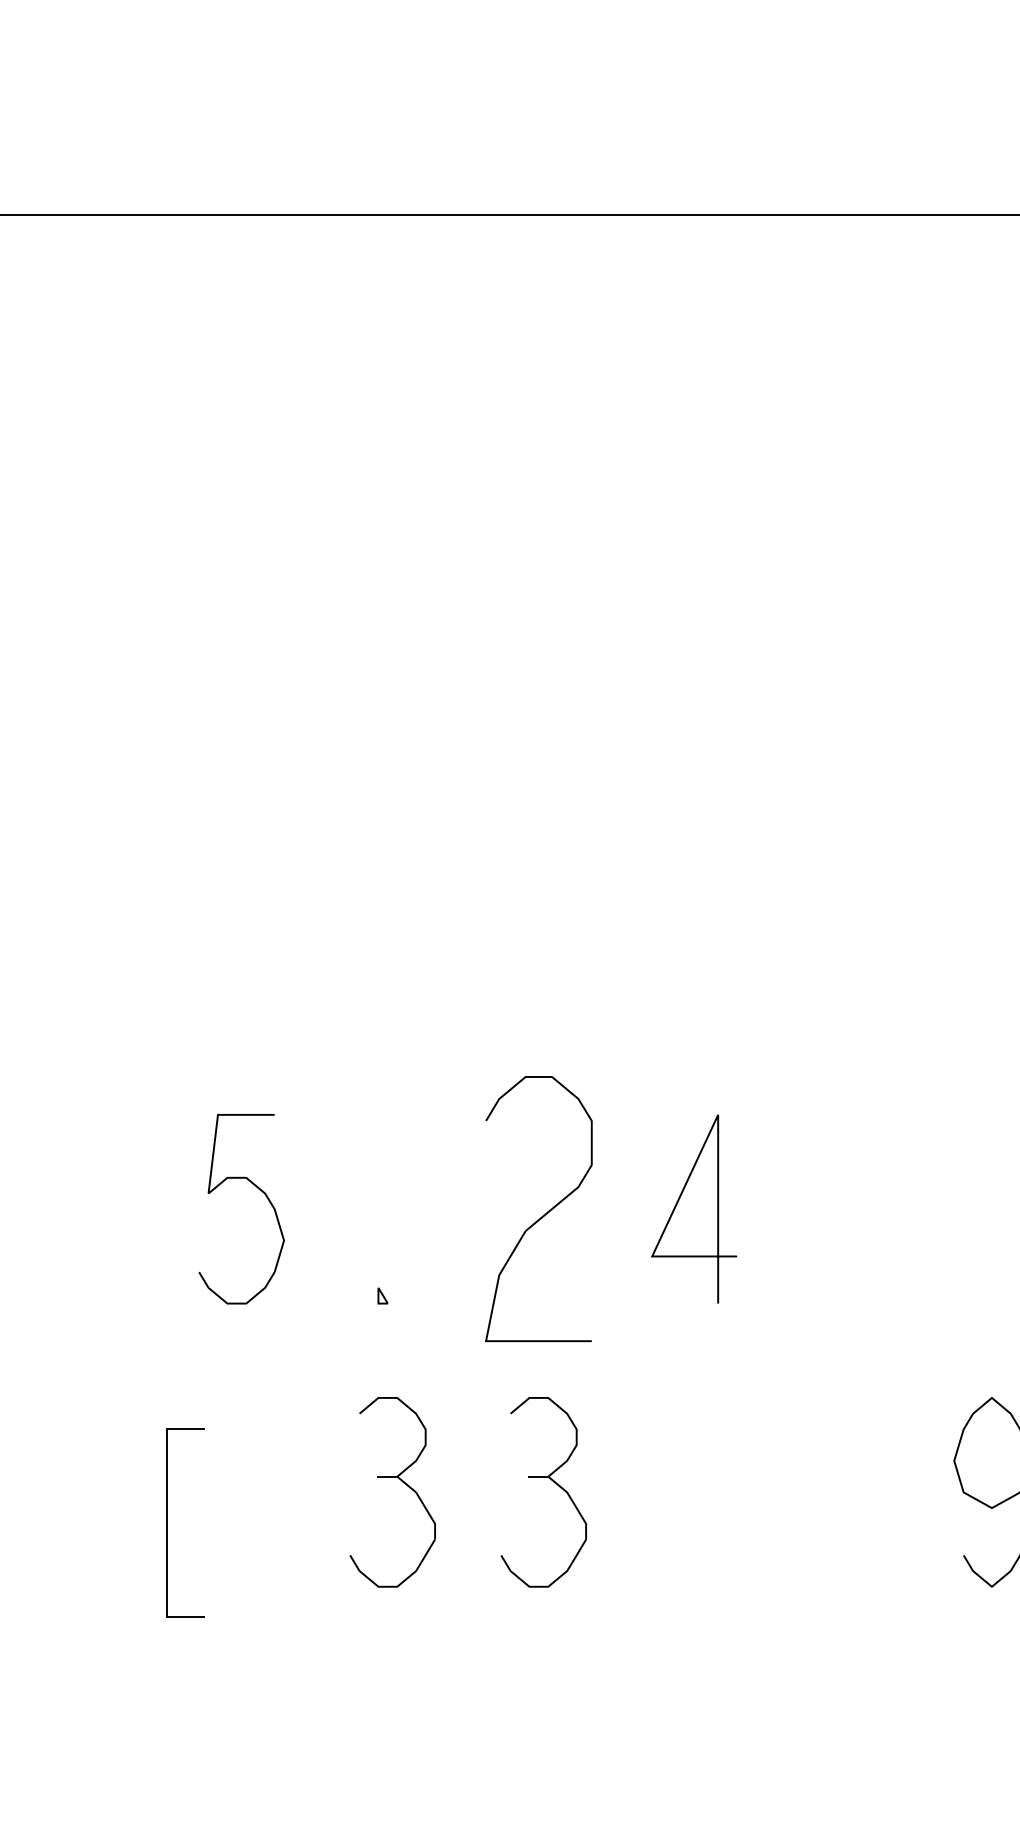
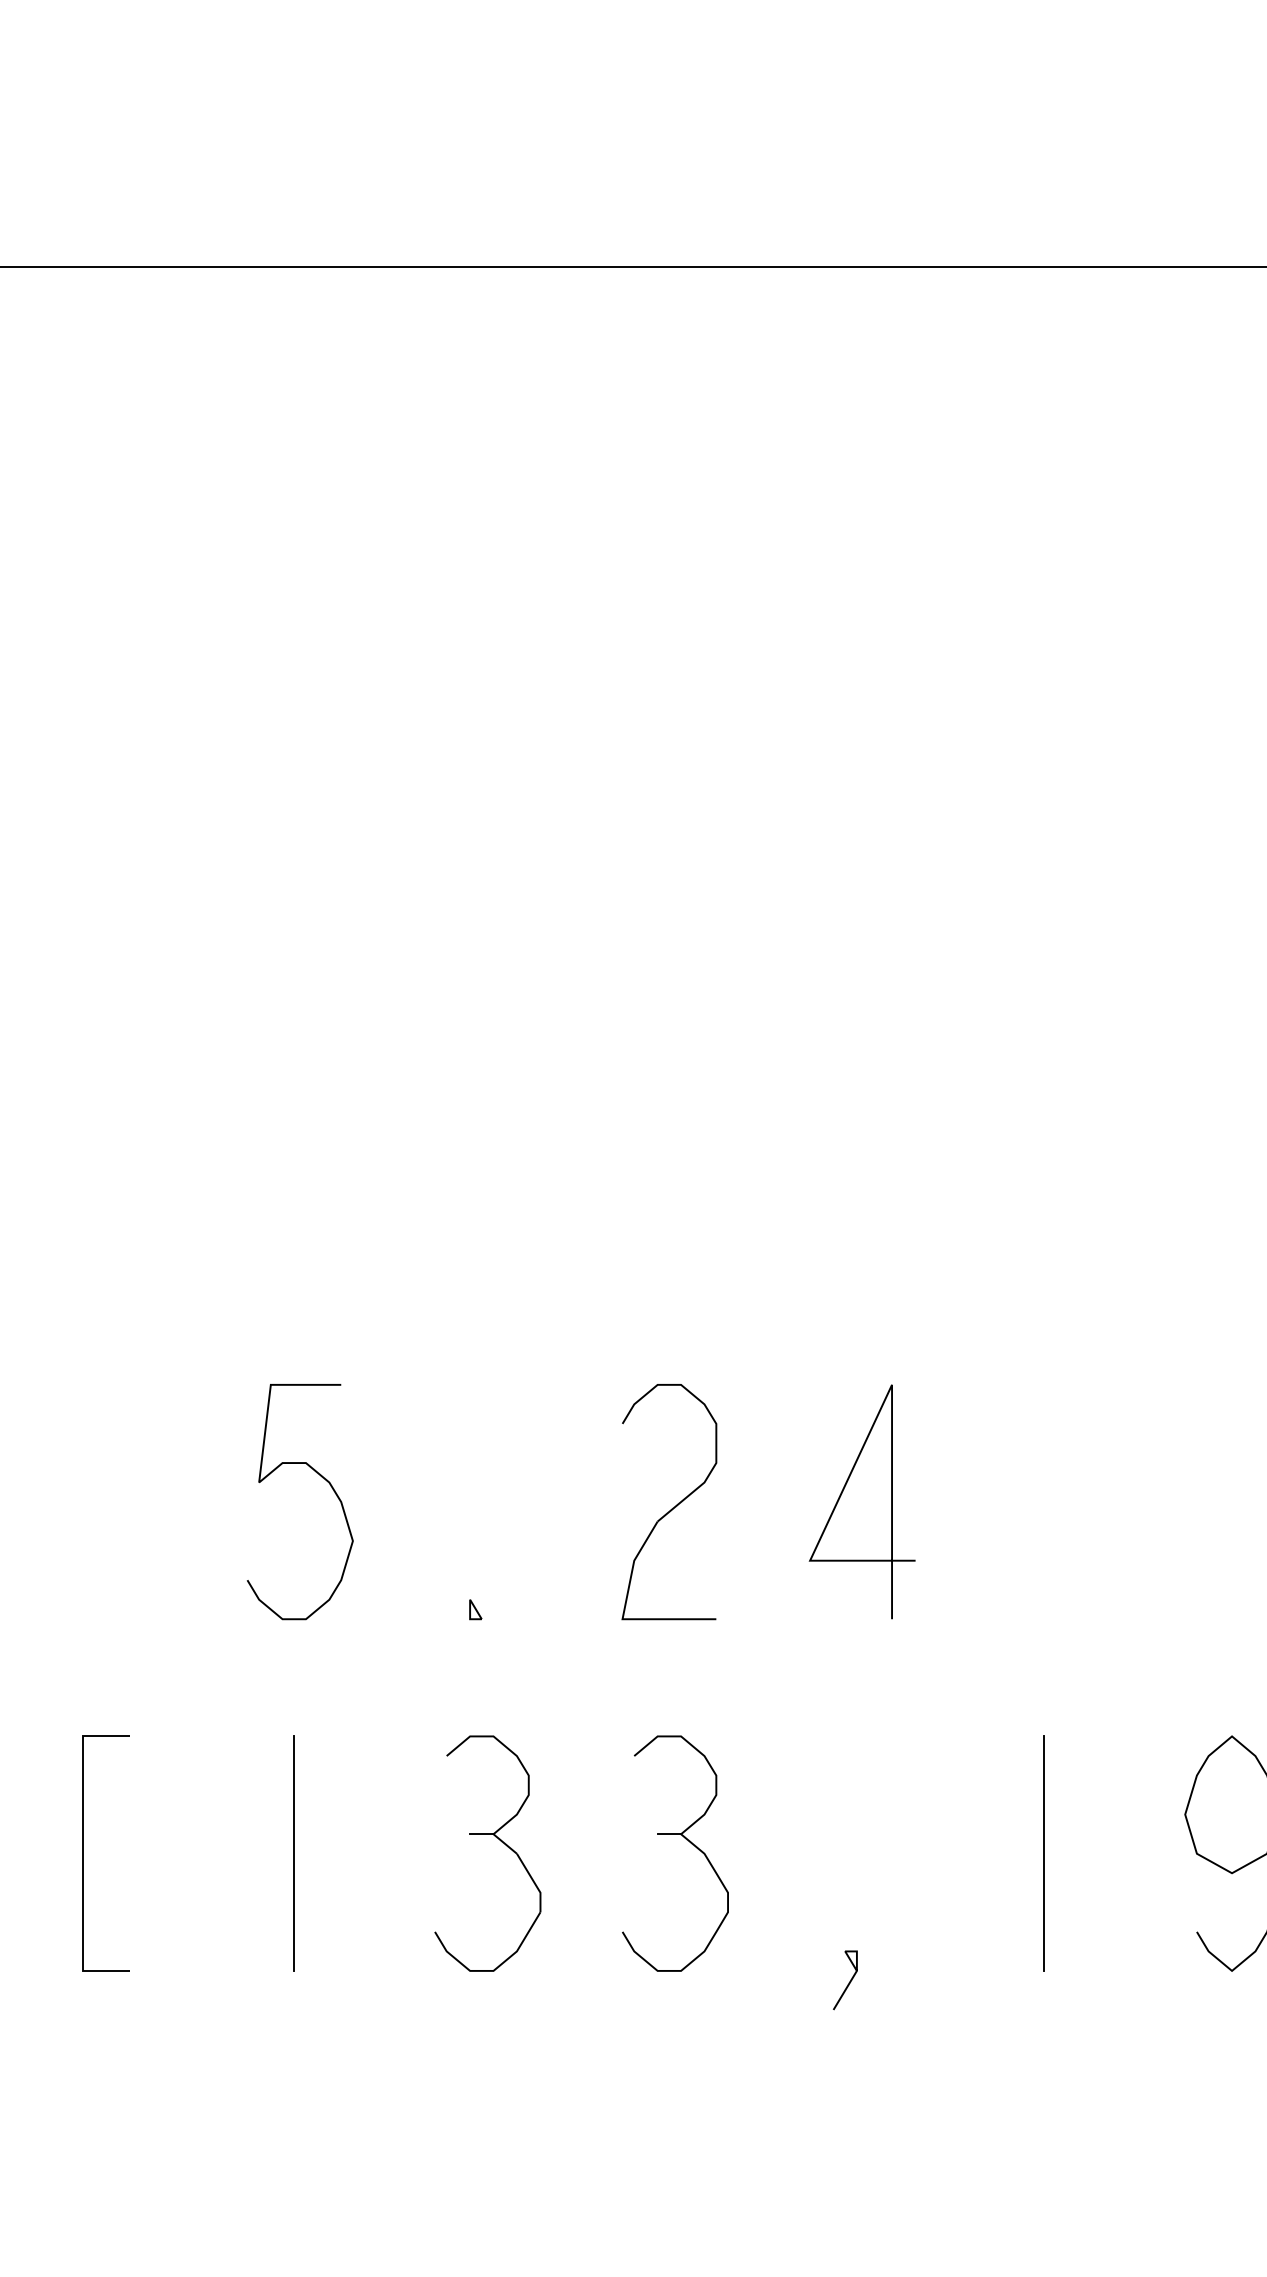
part: (538, 1209) -> (669, 1502), size x0.71
line: (237, 1492) -> (294, 1853), added
line: (840, 1492) -> (1044, 1853), added
line: (166, 1522) -> (83, 1853), moved
line: (683, 1596) -> (848, 1982), added

